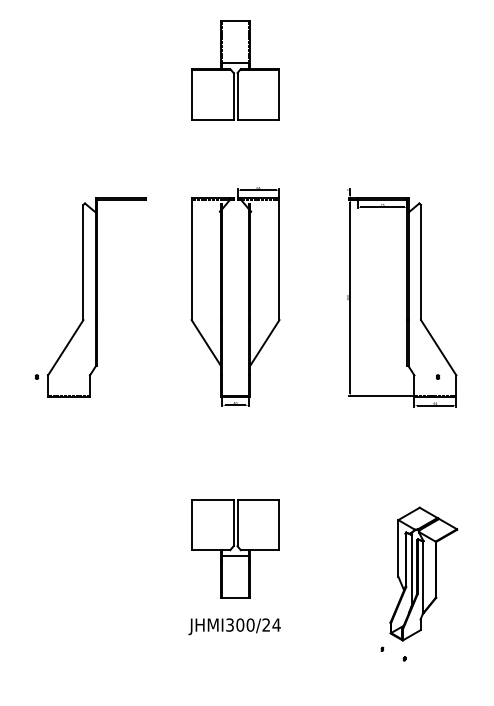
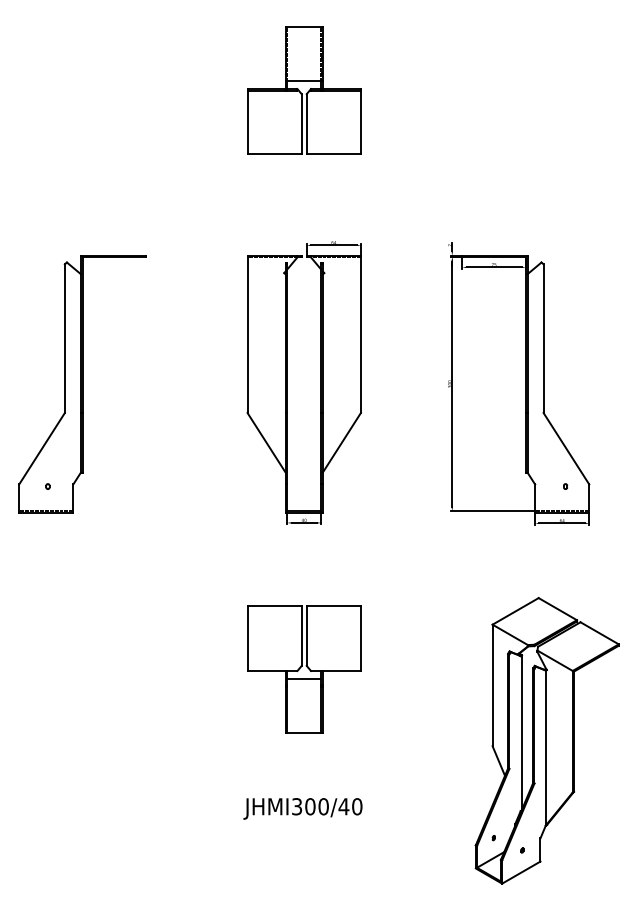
part: (97, 297) -> (82, 384), moved
part: (235, 548) -> (304, 669), moved
part: (423, 573) -> (546, 740), size x1.67
text: (271, 624) -> (350, 806), JHMI300/24 -> JHMI300/40

